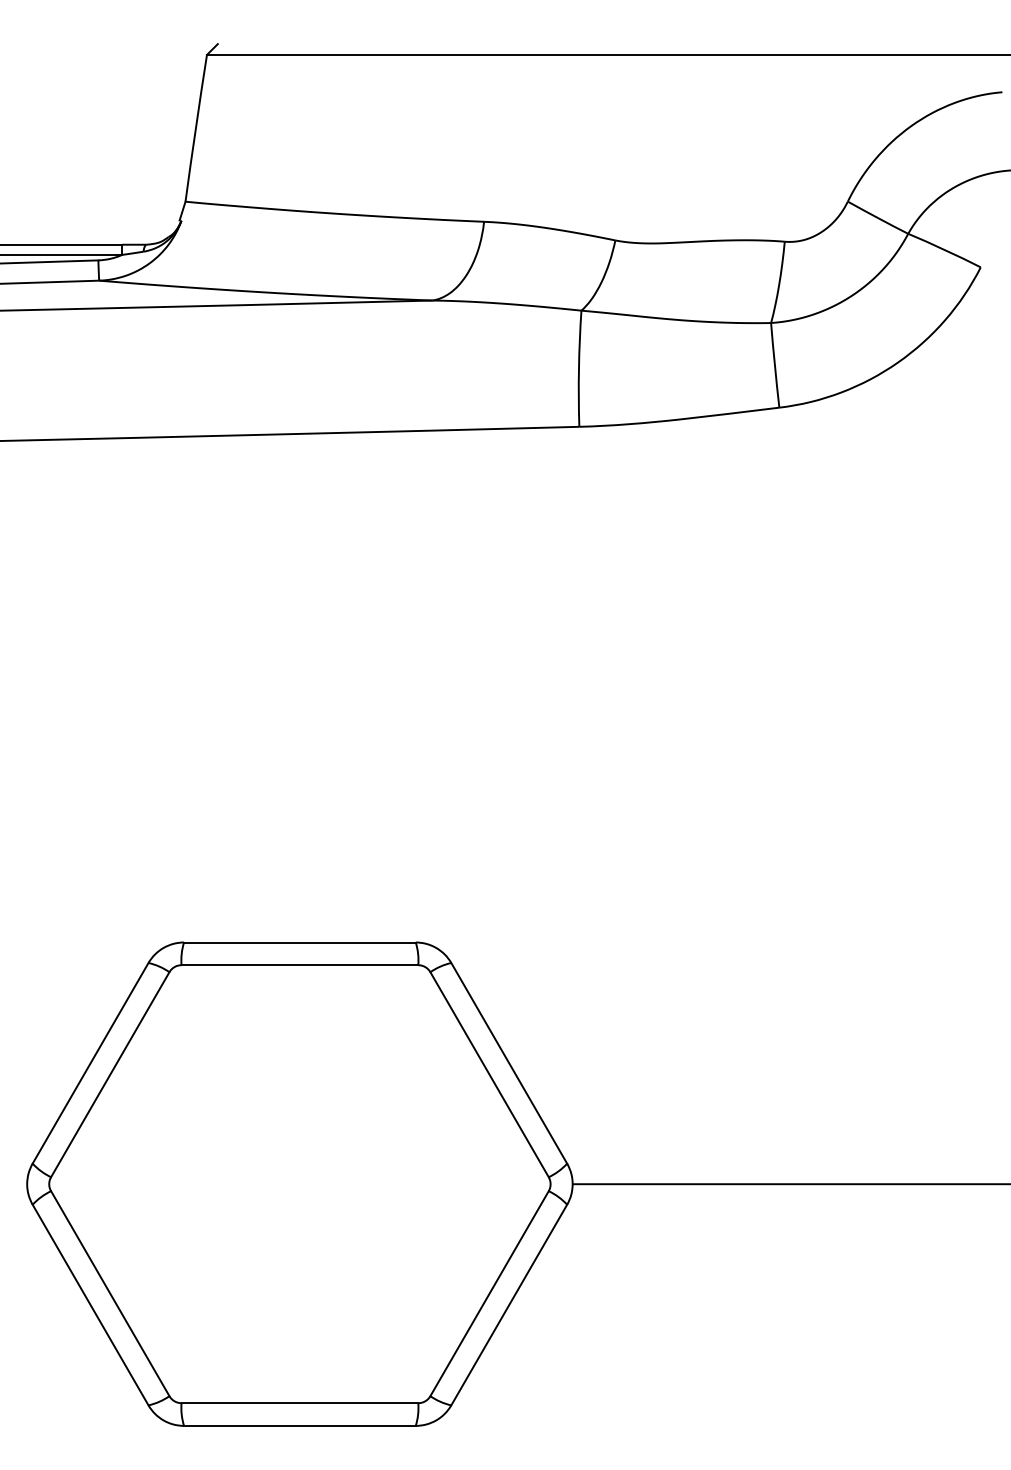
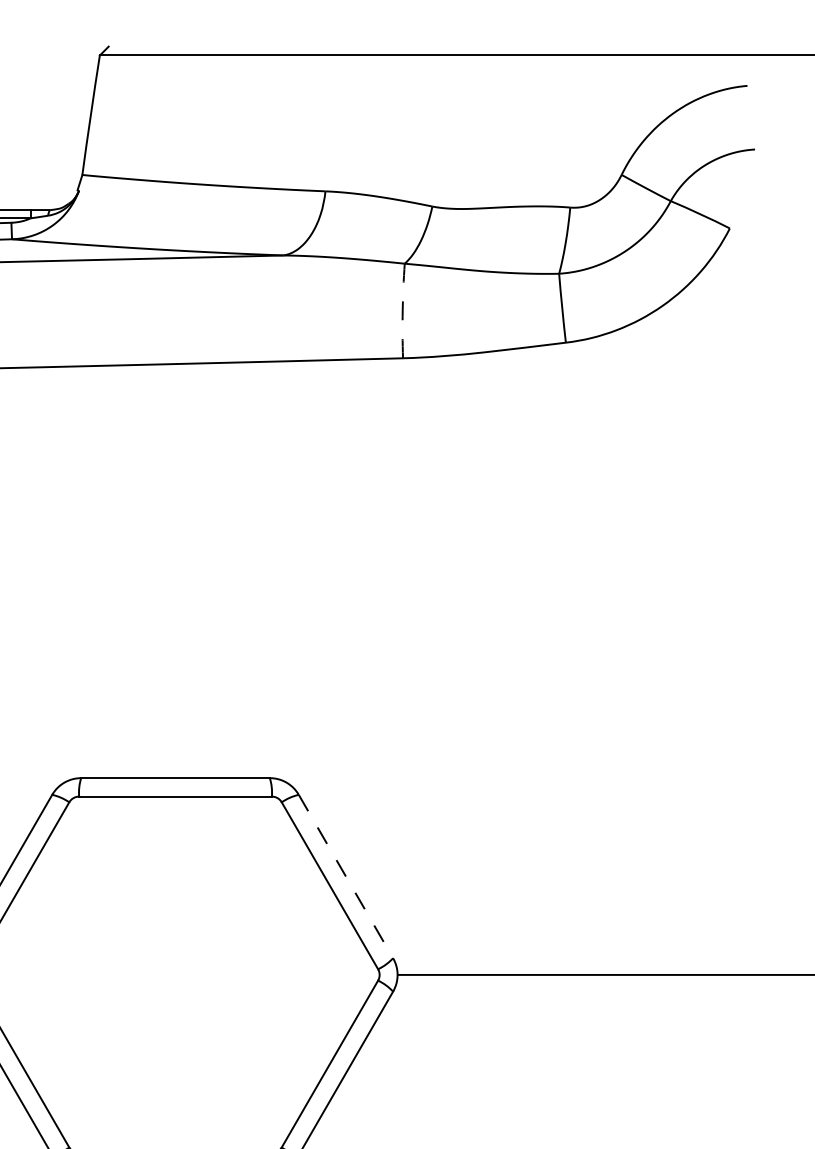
arc: (578, 368) -> (402, 310), solid -> dashed
line: (509, 1063) -> (346, 876), solid -> dashed

